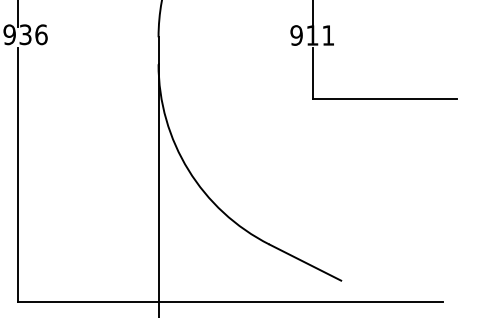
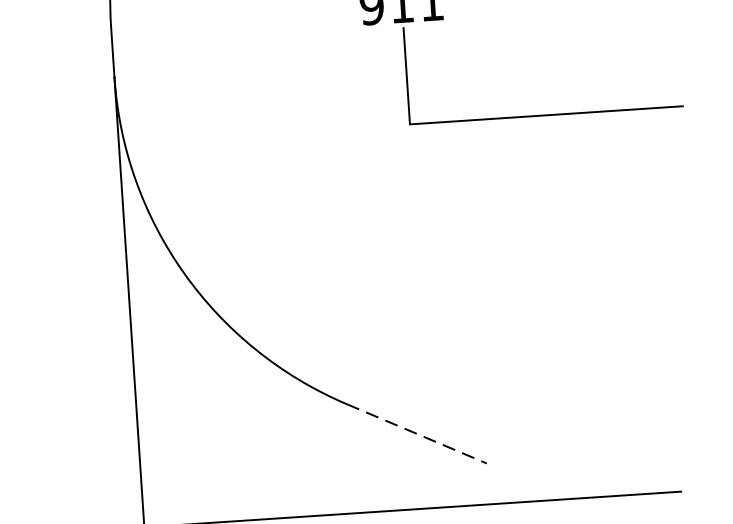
line: (305, 262) -> (417, 433), solid -> dashed

